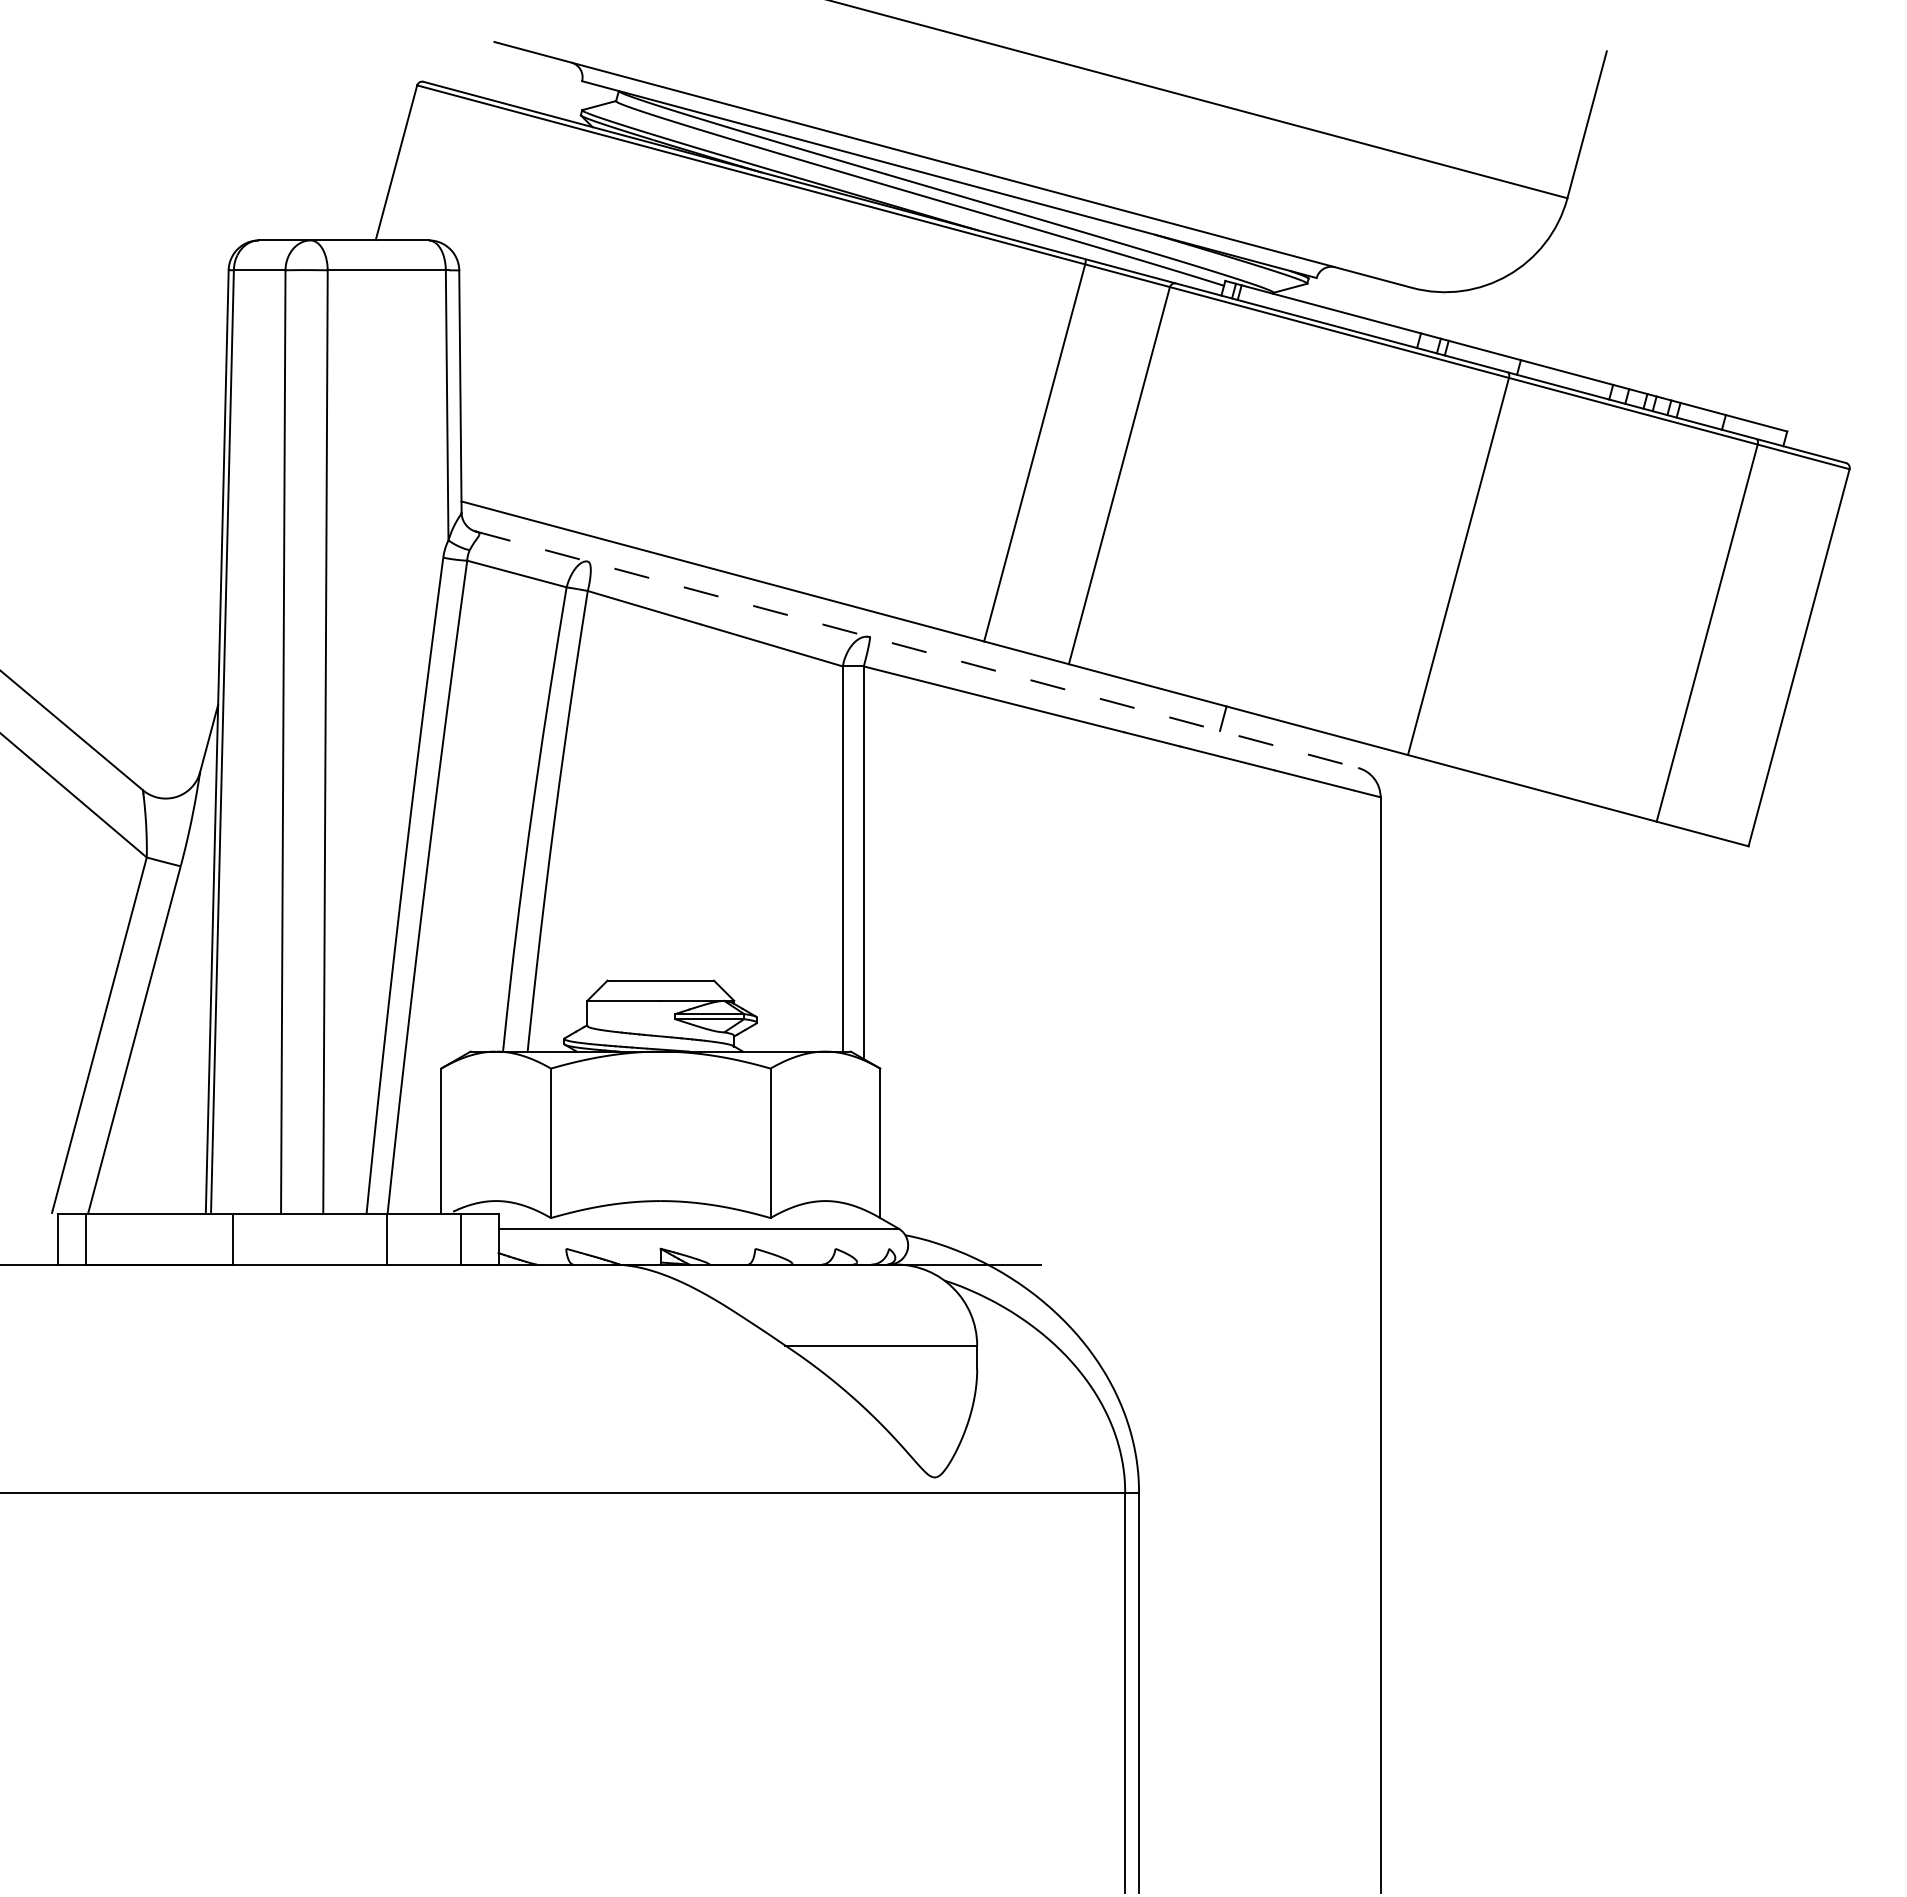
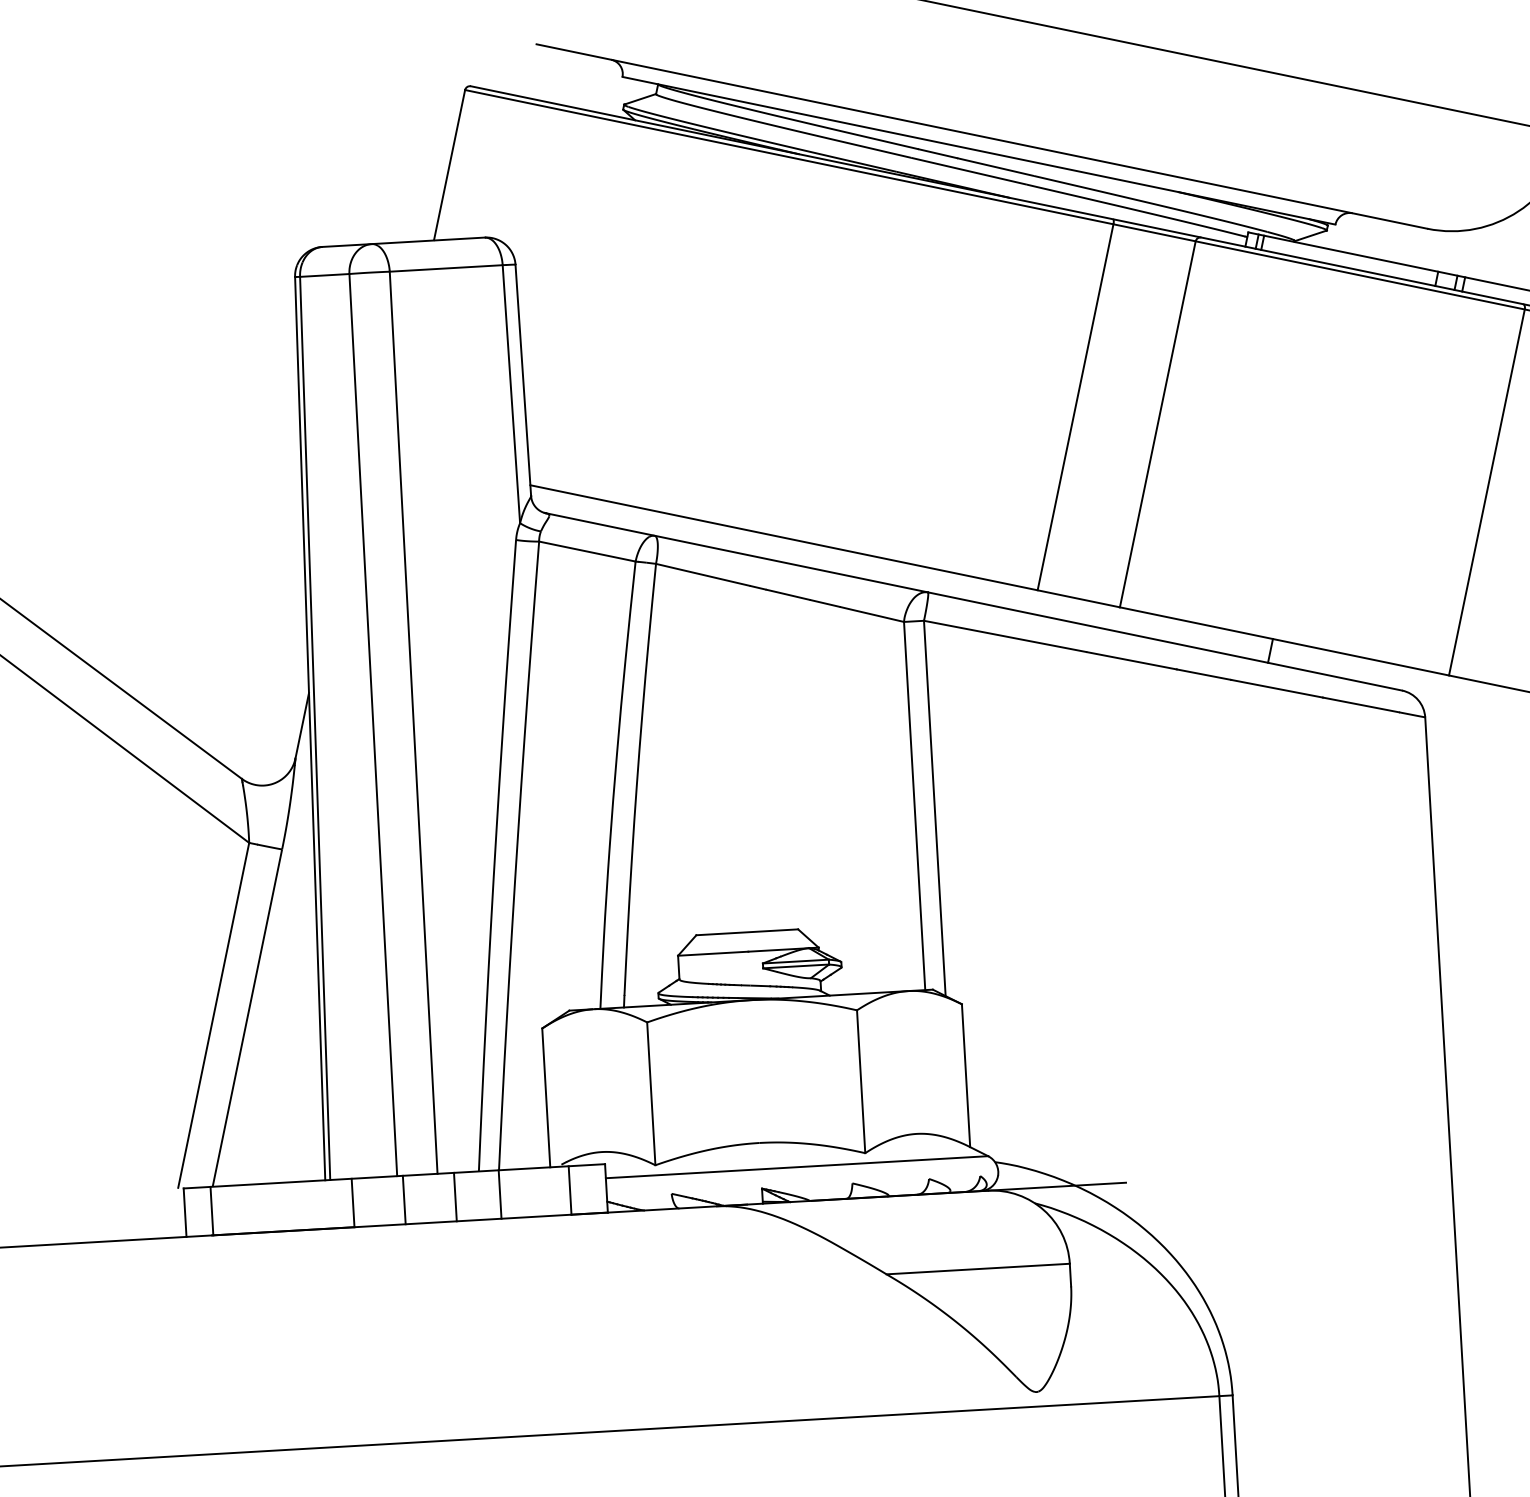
line: (916, 649) -> (973, 601), dashed -> solid
line: (287, 1238) -> (404, 1199), added
line: (340, 1238) -> (455, 1196), added

